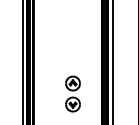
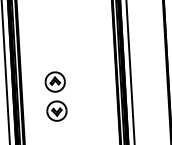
part: (72, 93) -> (55, 95), moved

